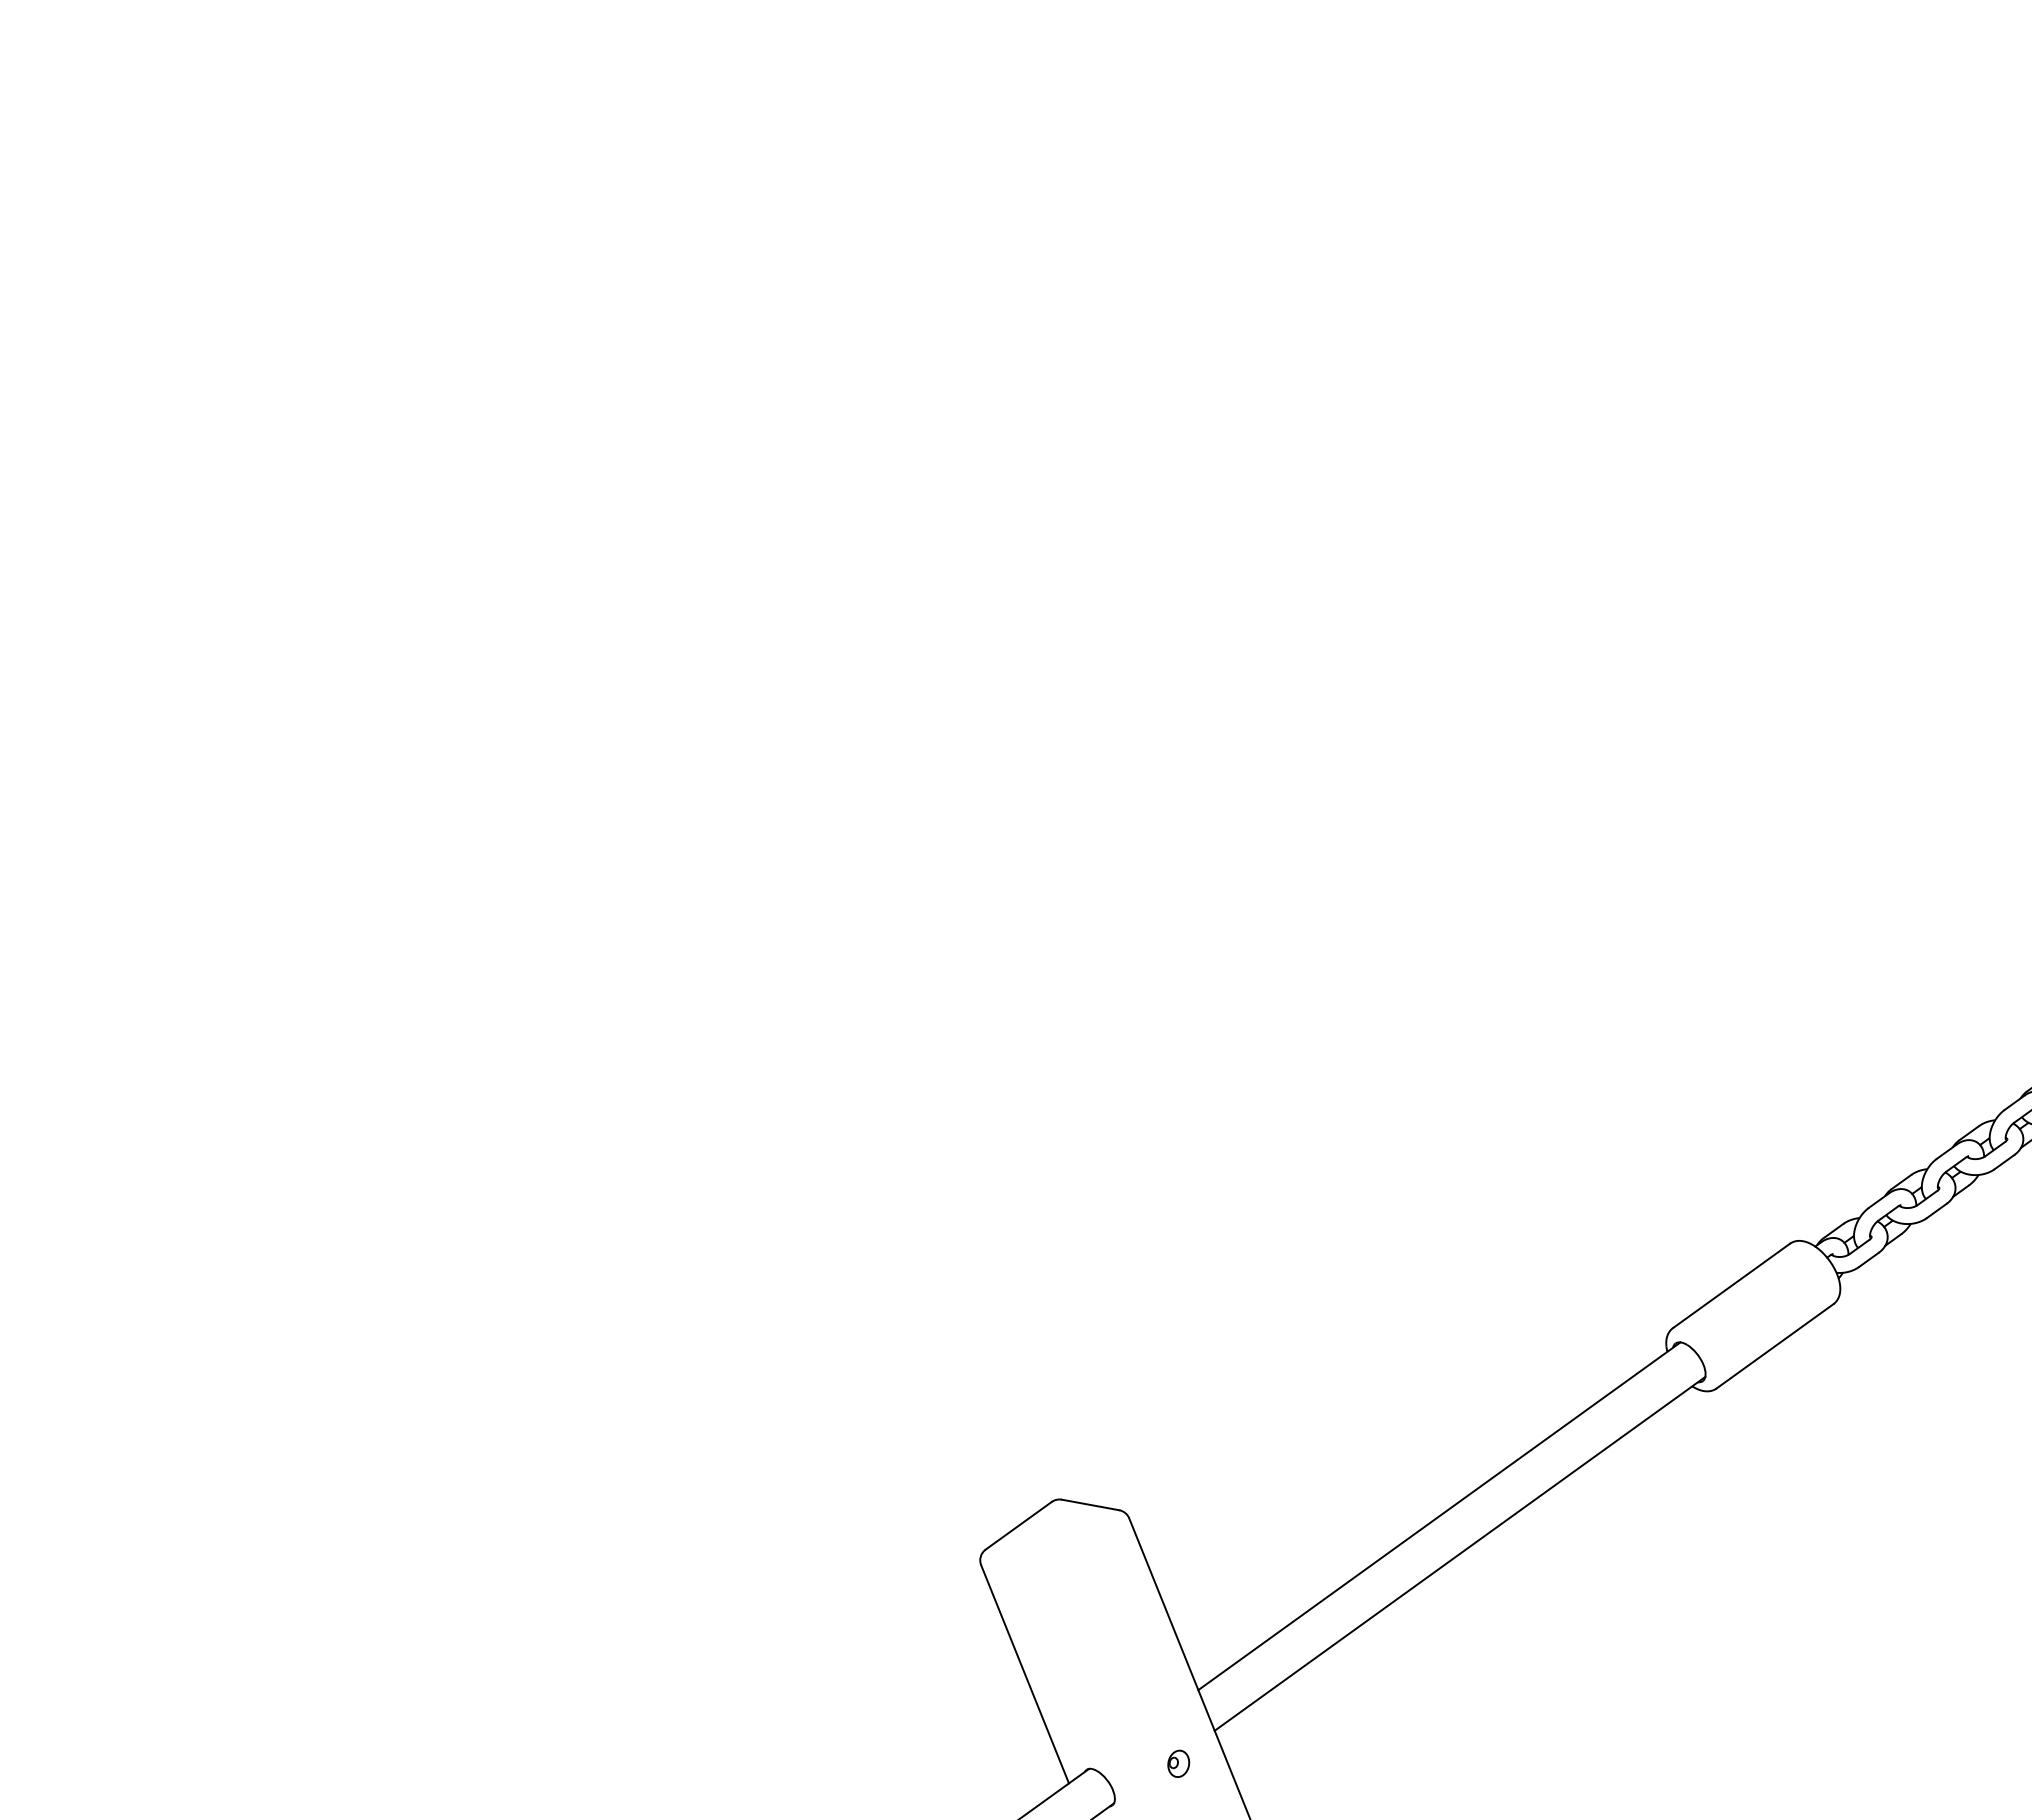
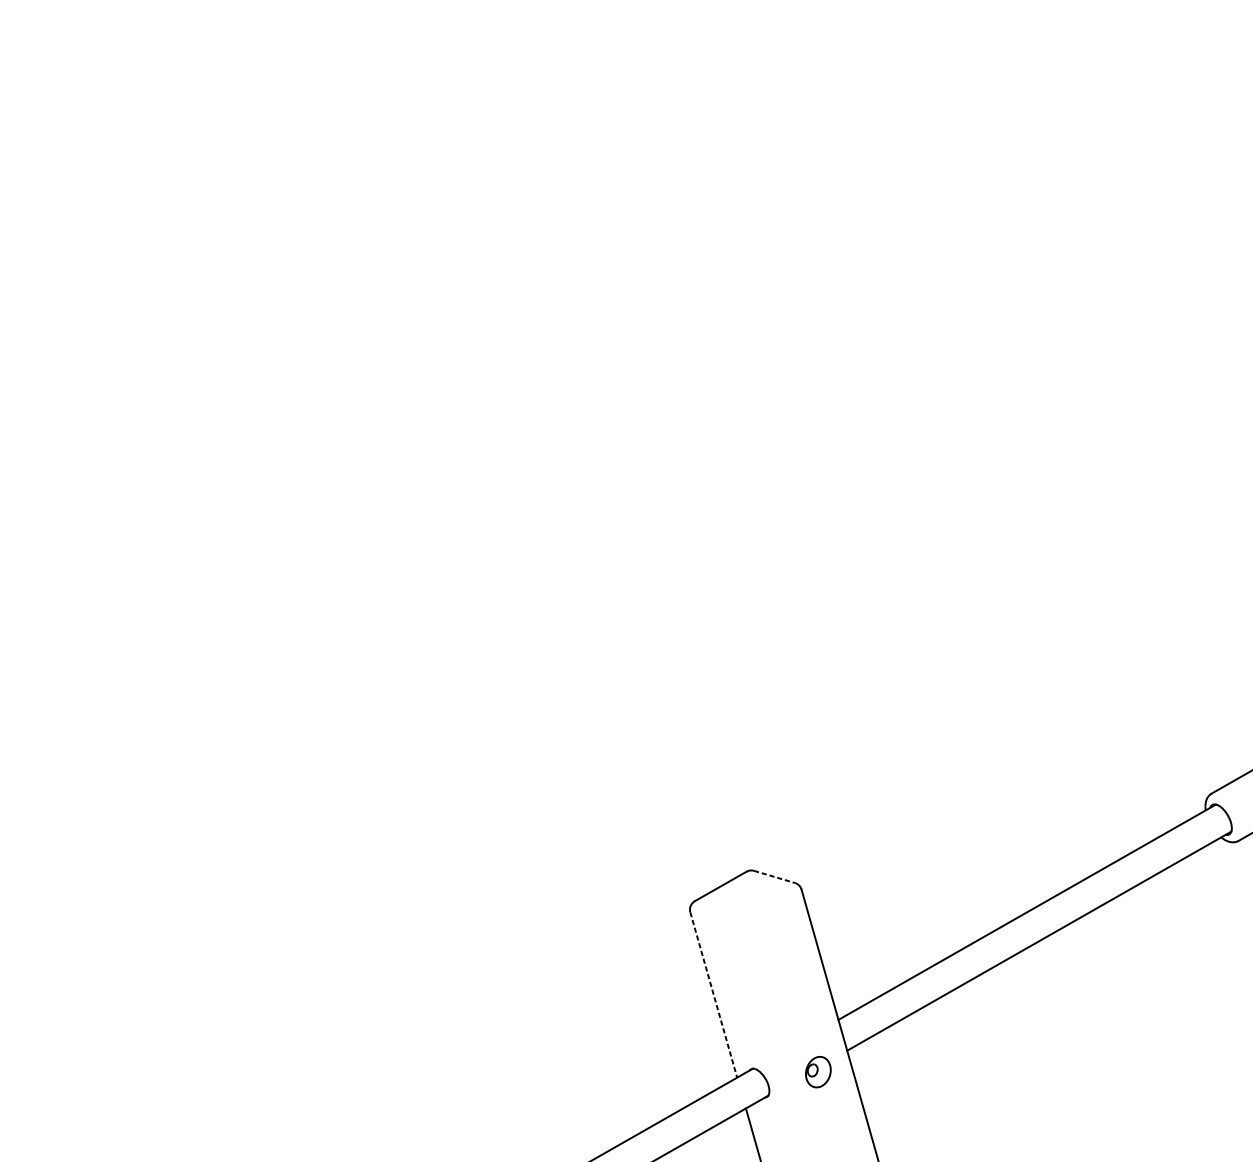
line: (1091, 1505) -> (775, 877), solid -> dashed
line: (1025, 1674) -> (714, 995), solid -> dashed
part: (1178, 1763) -> (818, 1071), size x1.6

